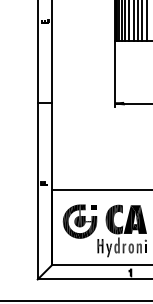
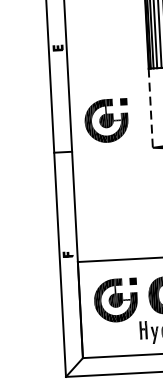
line: (115, 74) -> (151, 110), solid -> dashed
part: (79, 80) -> (105, 120), added

